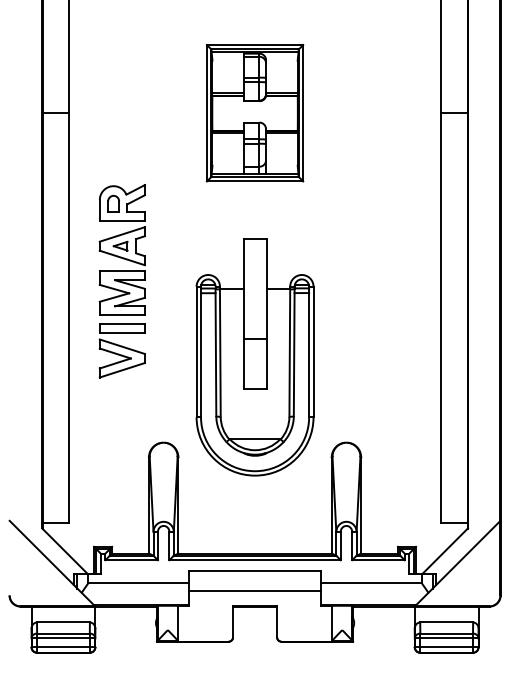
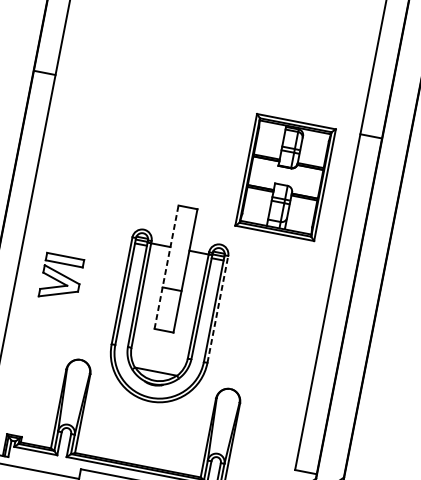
part: (254, 113) -> (285, 177), moved
part: (121, 249) -> (76, 194), removed
line: (243, 313) -> (166, 266), solid -> dashed
line: (313, 351) -> (217, 309), solid -> dashed

